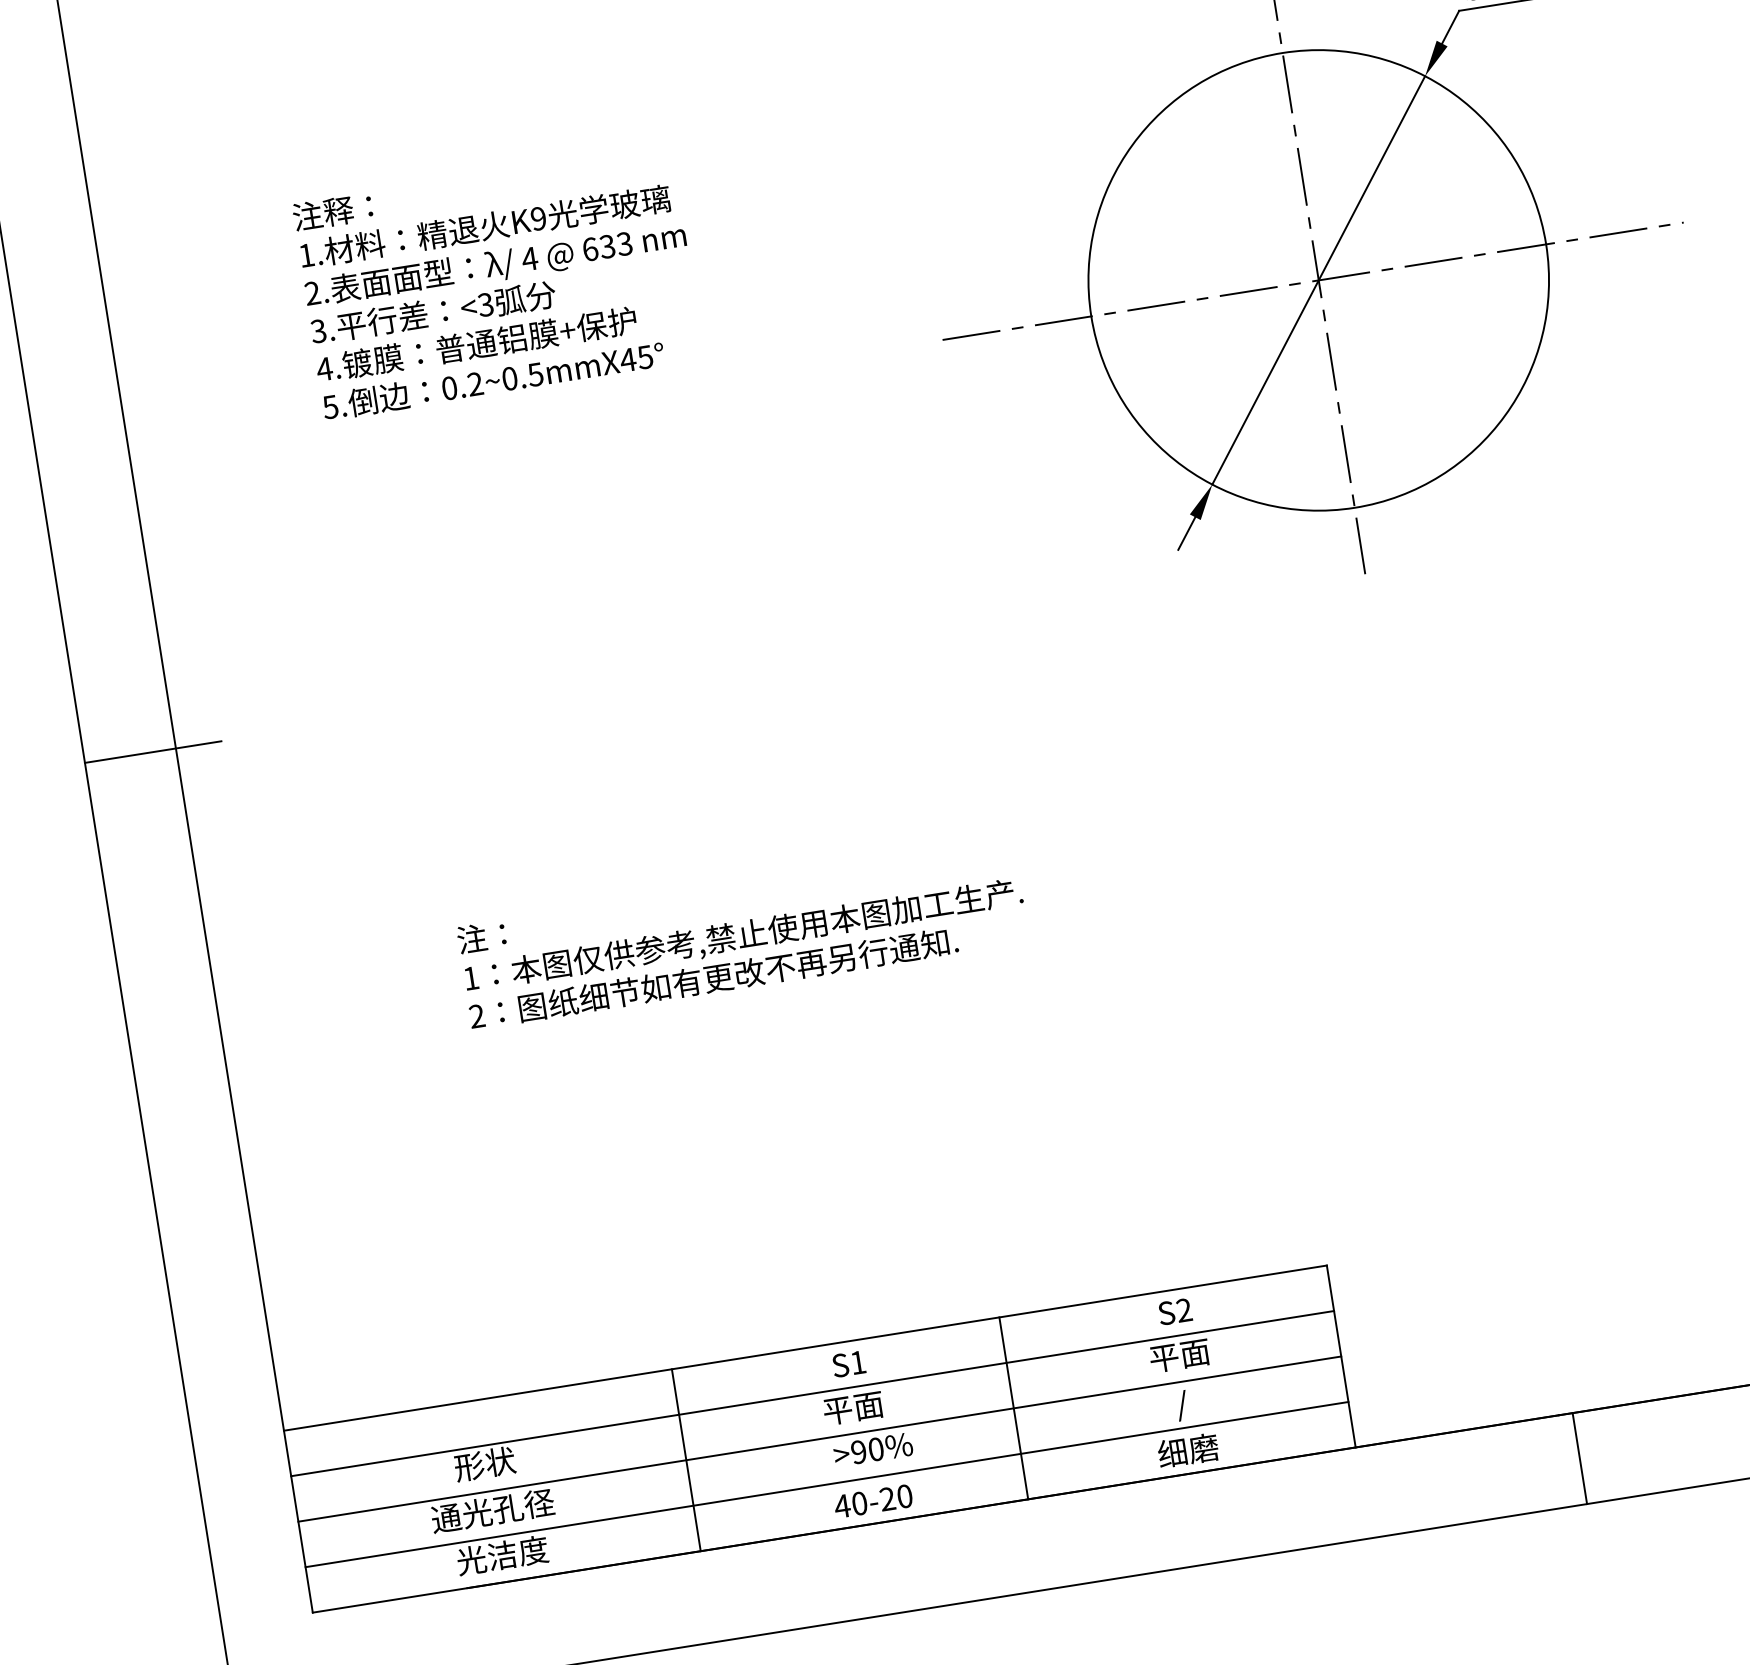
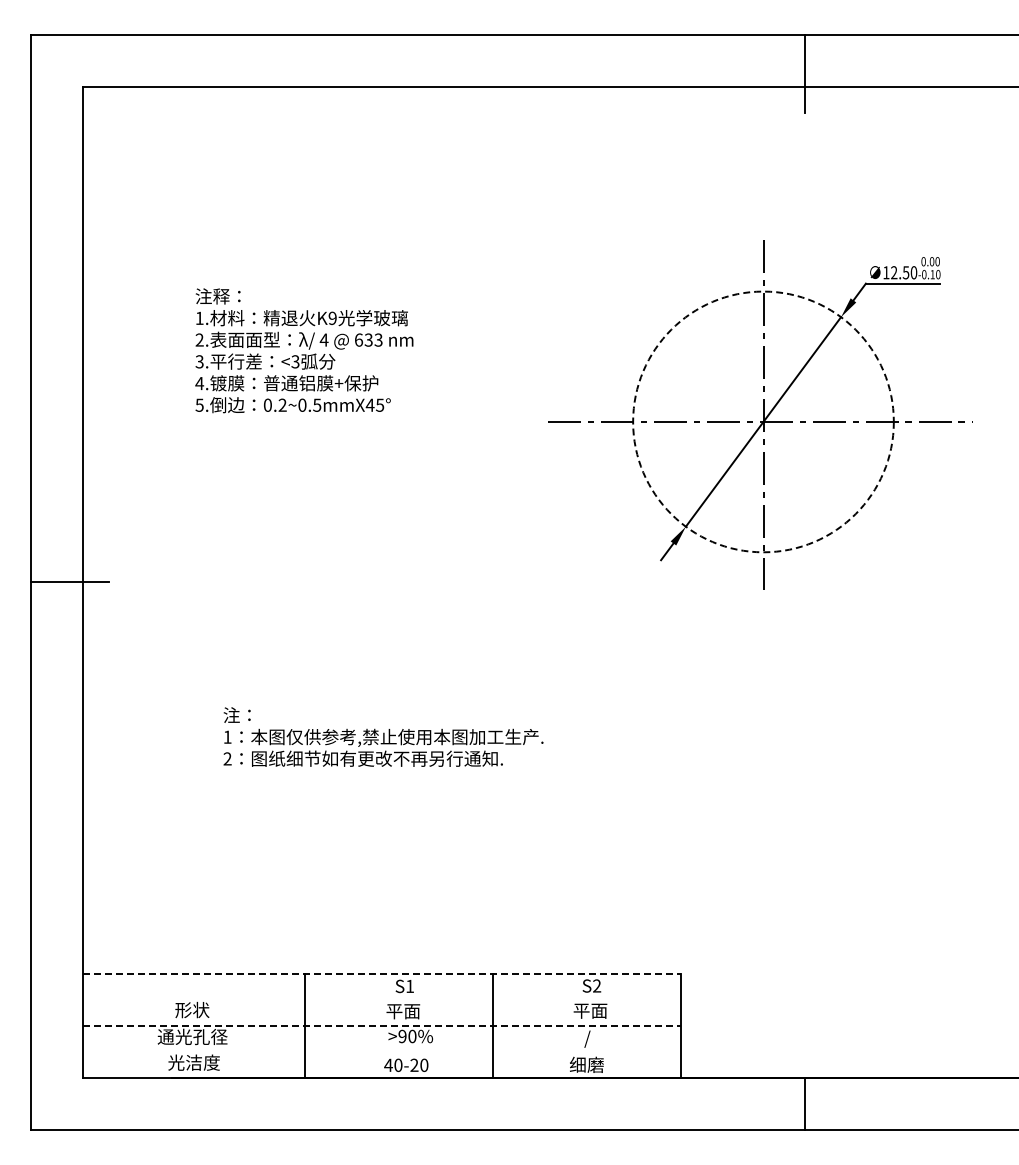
circle: (1318, 279) -> (763, 421), solid -> dashed
line: (804, 1348) -> (381, 973), solid -> dashed
line: (811, 1393) -> (381, 999), removed
line: (819, 1438) -> (381, 1025), solid -> dashed
line: (826, 1484) -> (381, 1051), removed

